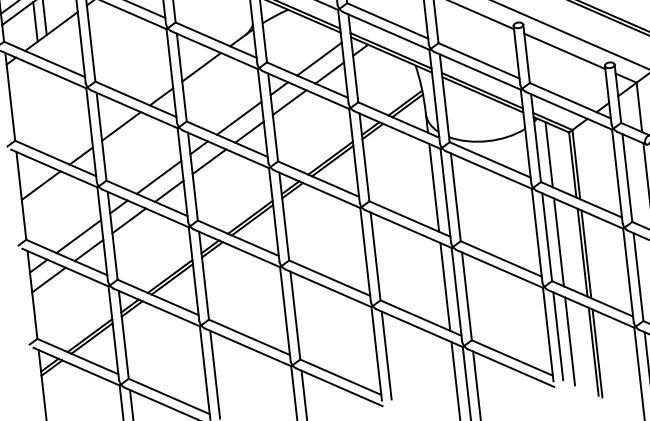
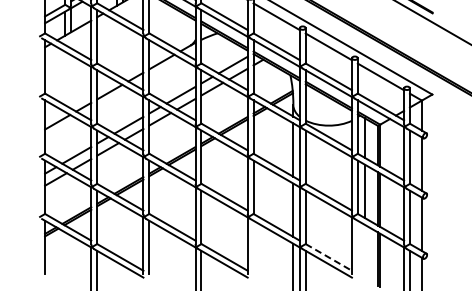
line: (557, 336) -> (357, 247), removed
line: (569, 341) -> (364, 251), removed
line: (386, 355) -> (253, 247), removed
line: (511, 358) -> (328, 257), solid -> dashed

